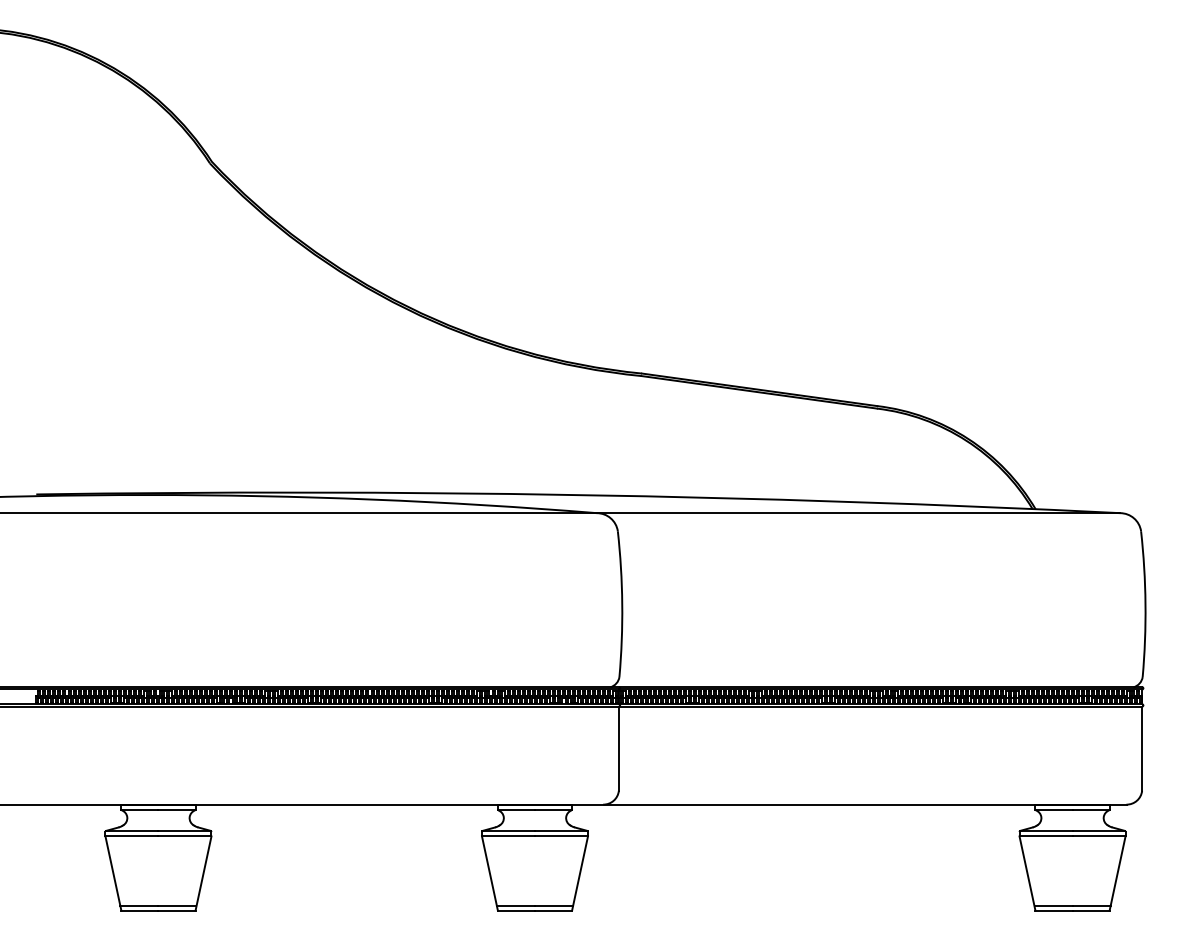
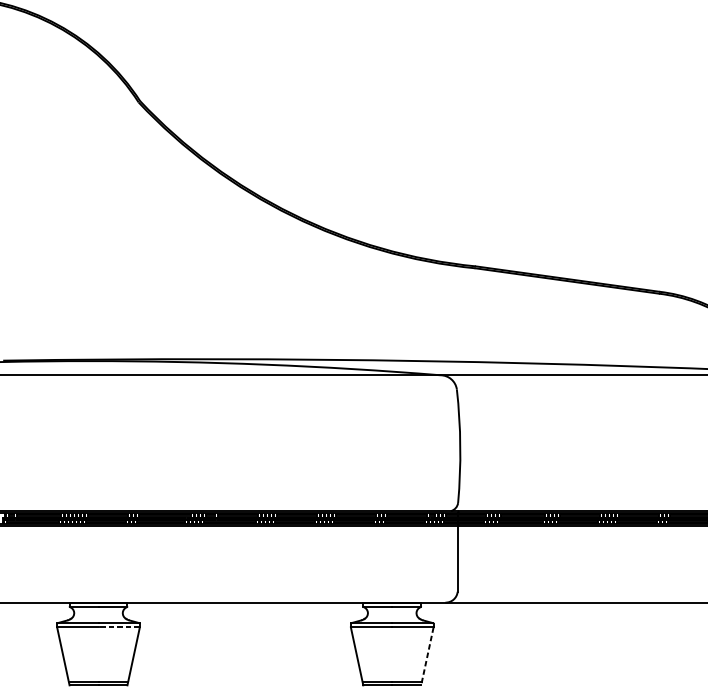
line: (184, 836) -> (118, 627), solid -> dashed
line: (580, 873) -> (427, 656), solid -> dashed

